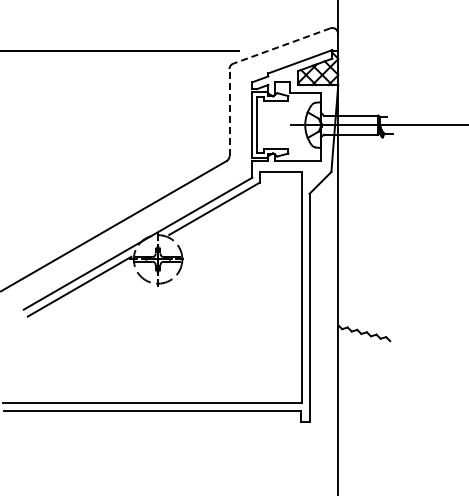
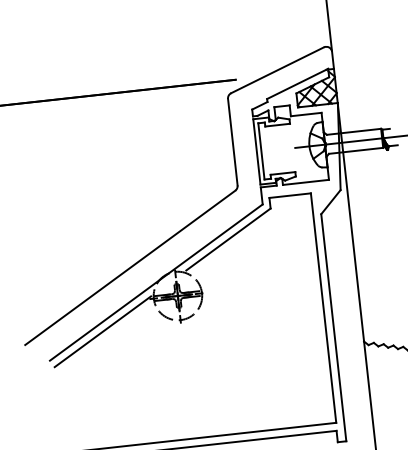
line: (281, 46) -> (277, 70), dashed -> solid
line: (229, 112) -> (232, 142), dashed -> solid

